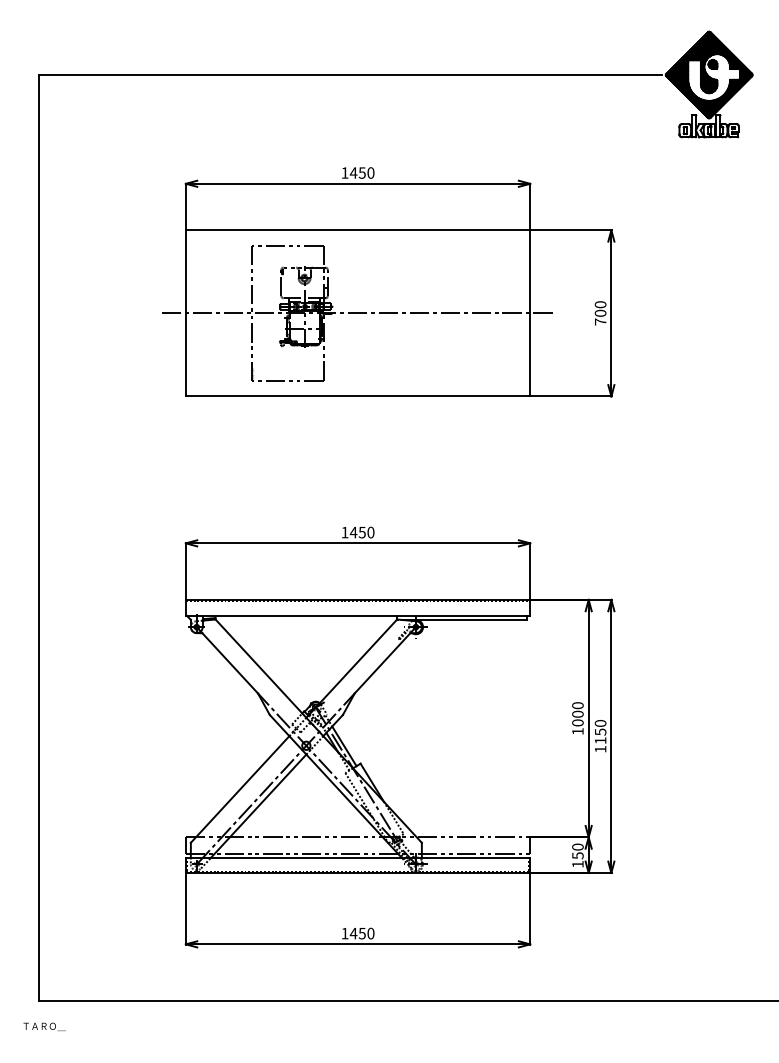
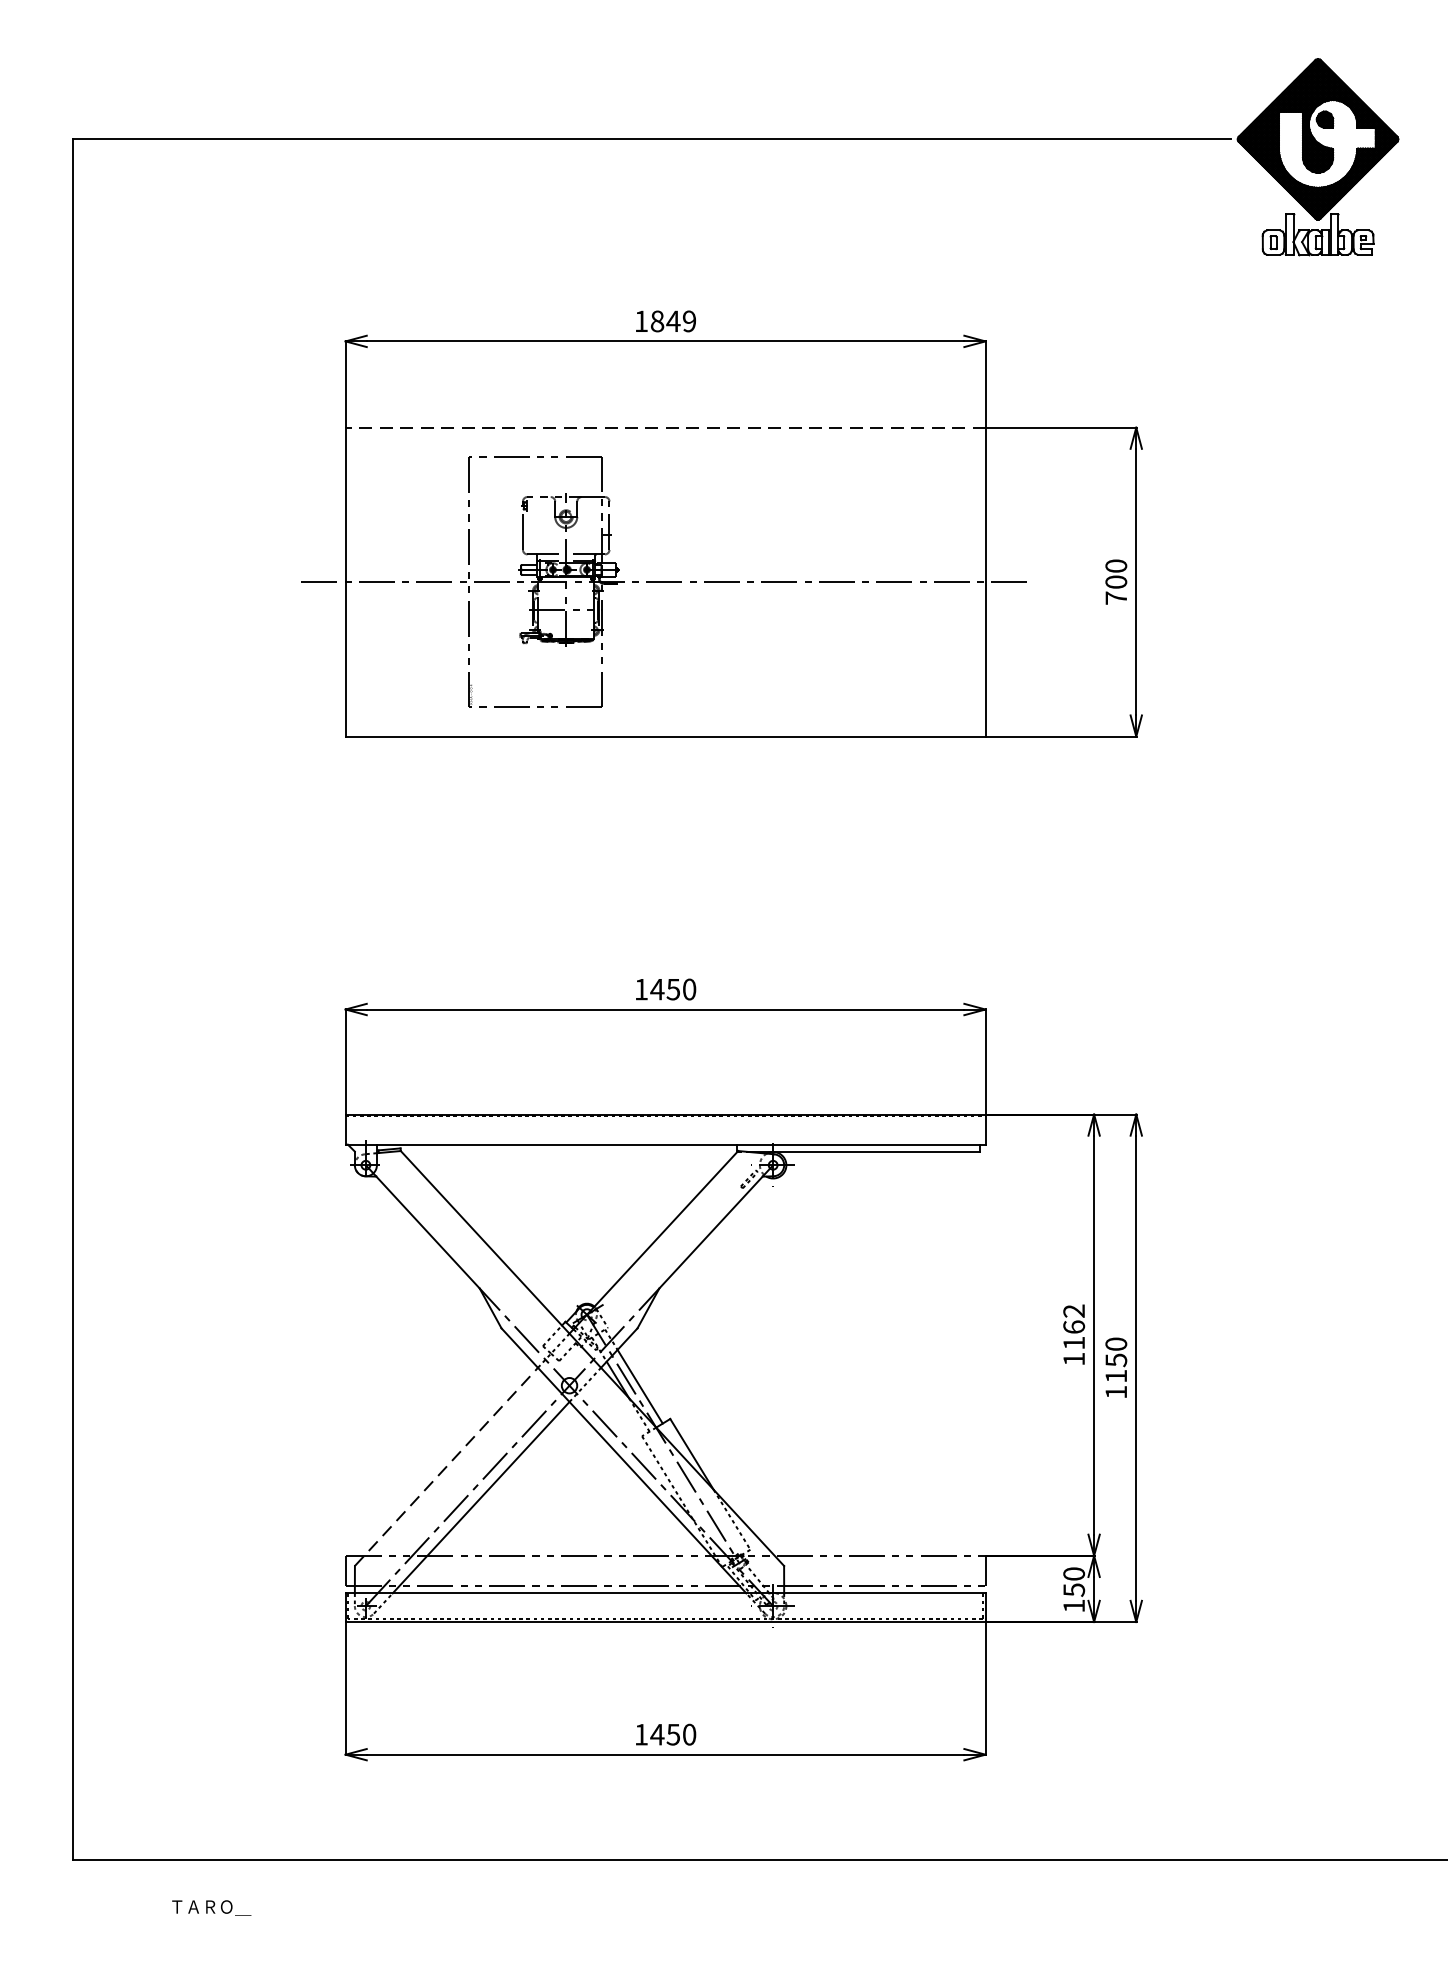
text: (361, 172) -> (671, 320), 1450 -> 1849
line: (357, 230) -> (664, 428), solid -> dashed
text: (577, 714) -> (1073, 1327), 1000 -> 1162
line: (240, 789) -> (447, 1466), solid -> dashed
text: (44, 1026) -> (211, 1907), moved

